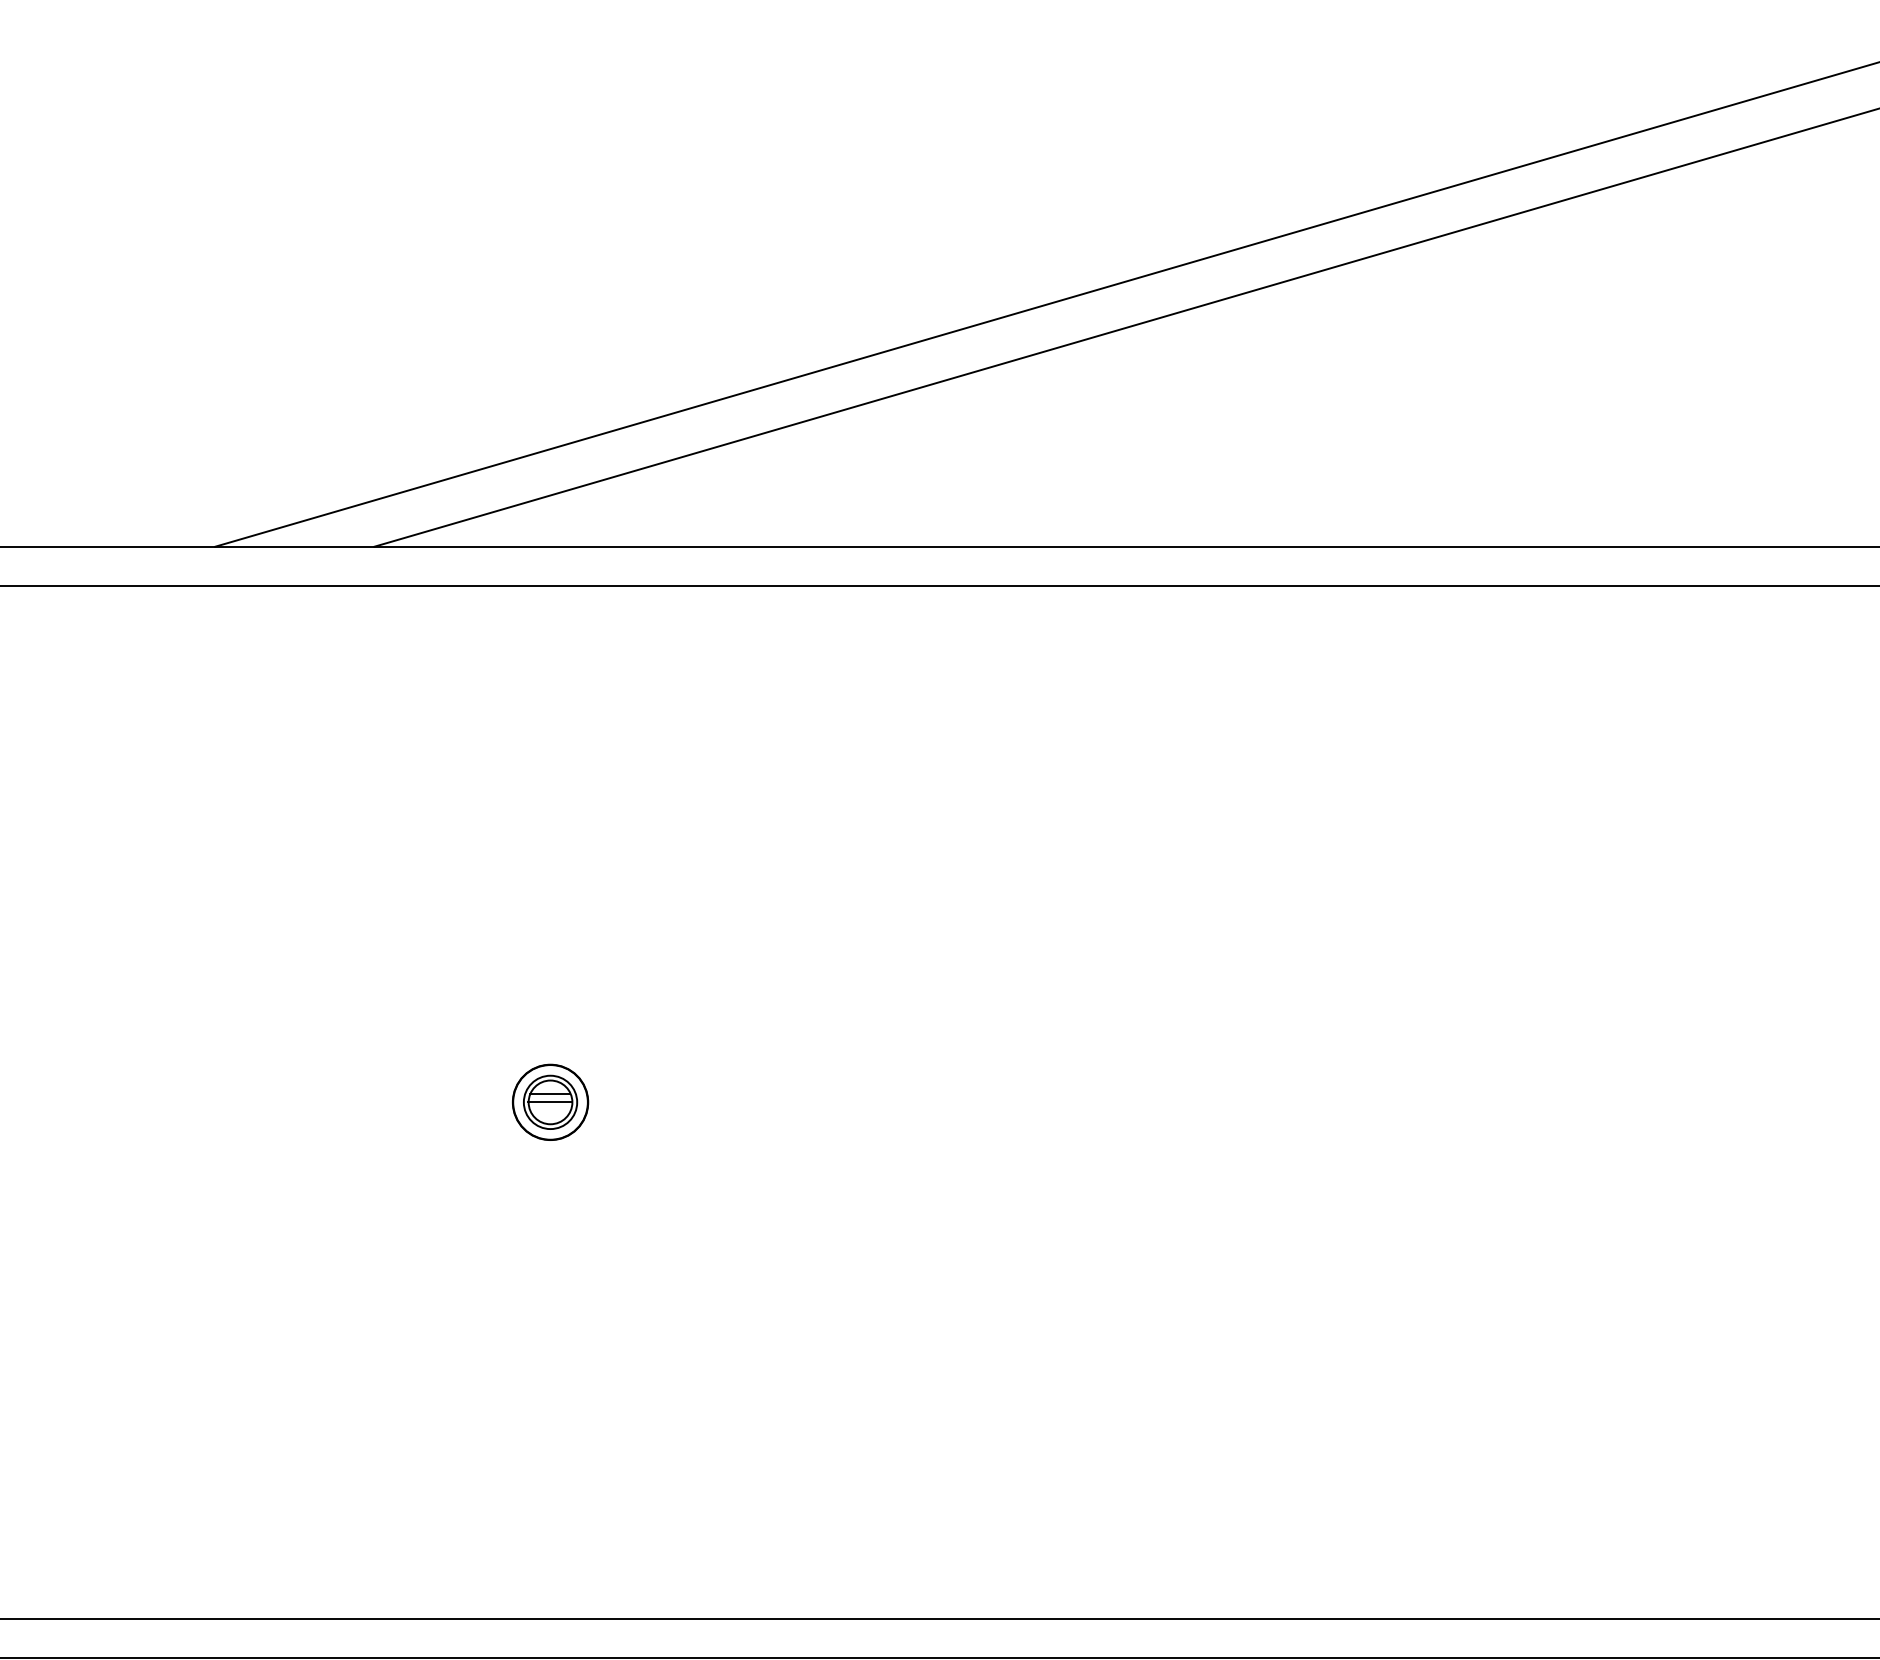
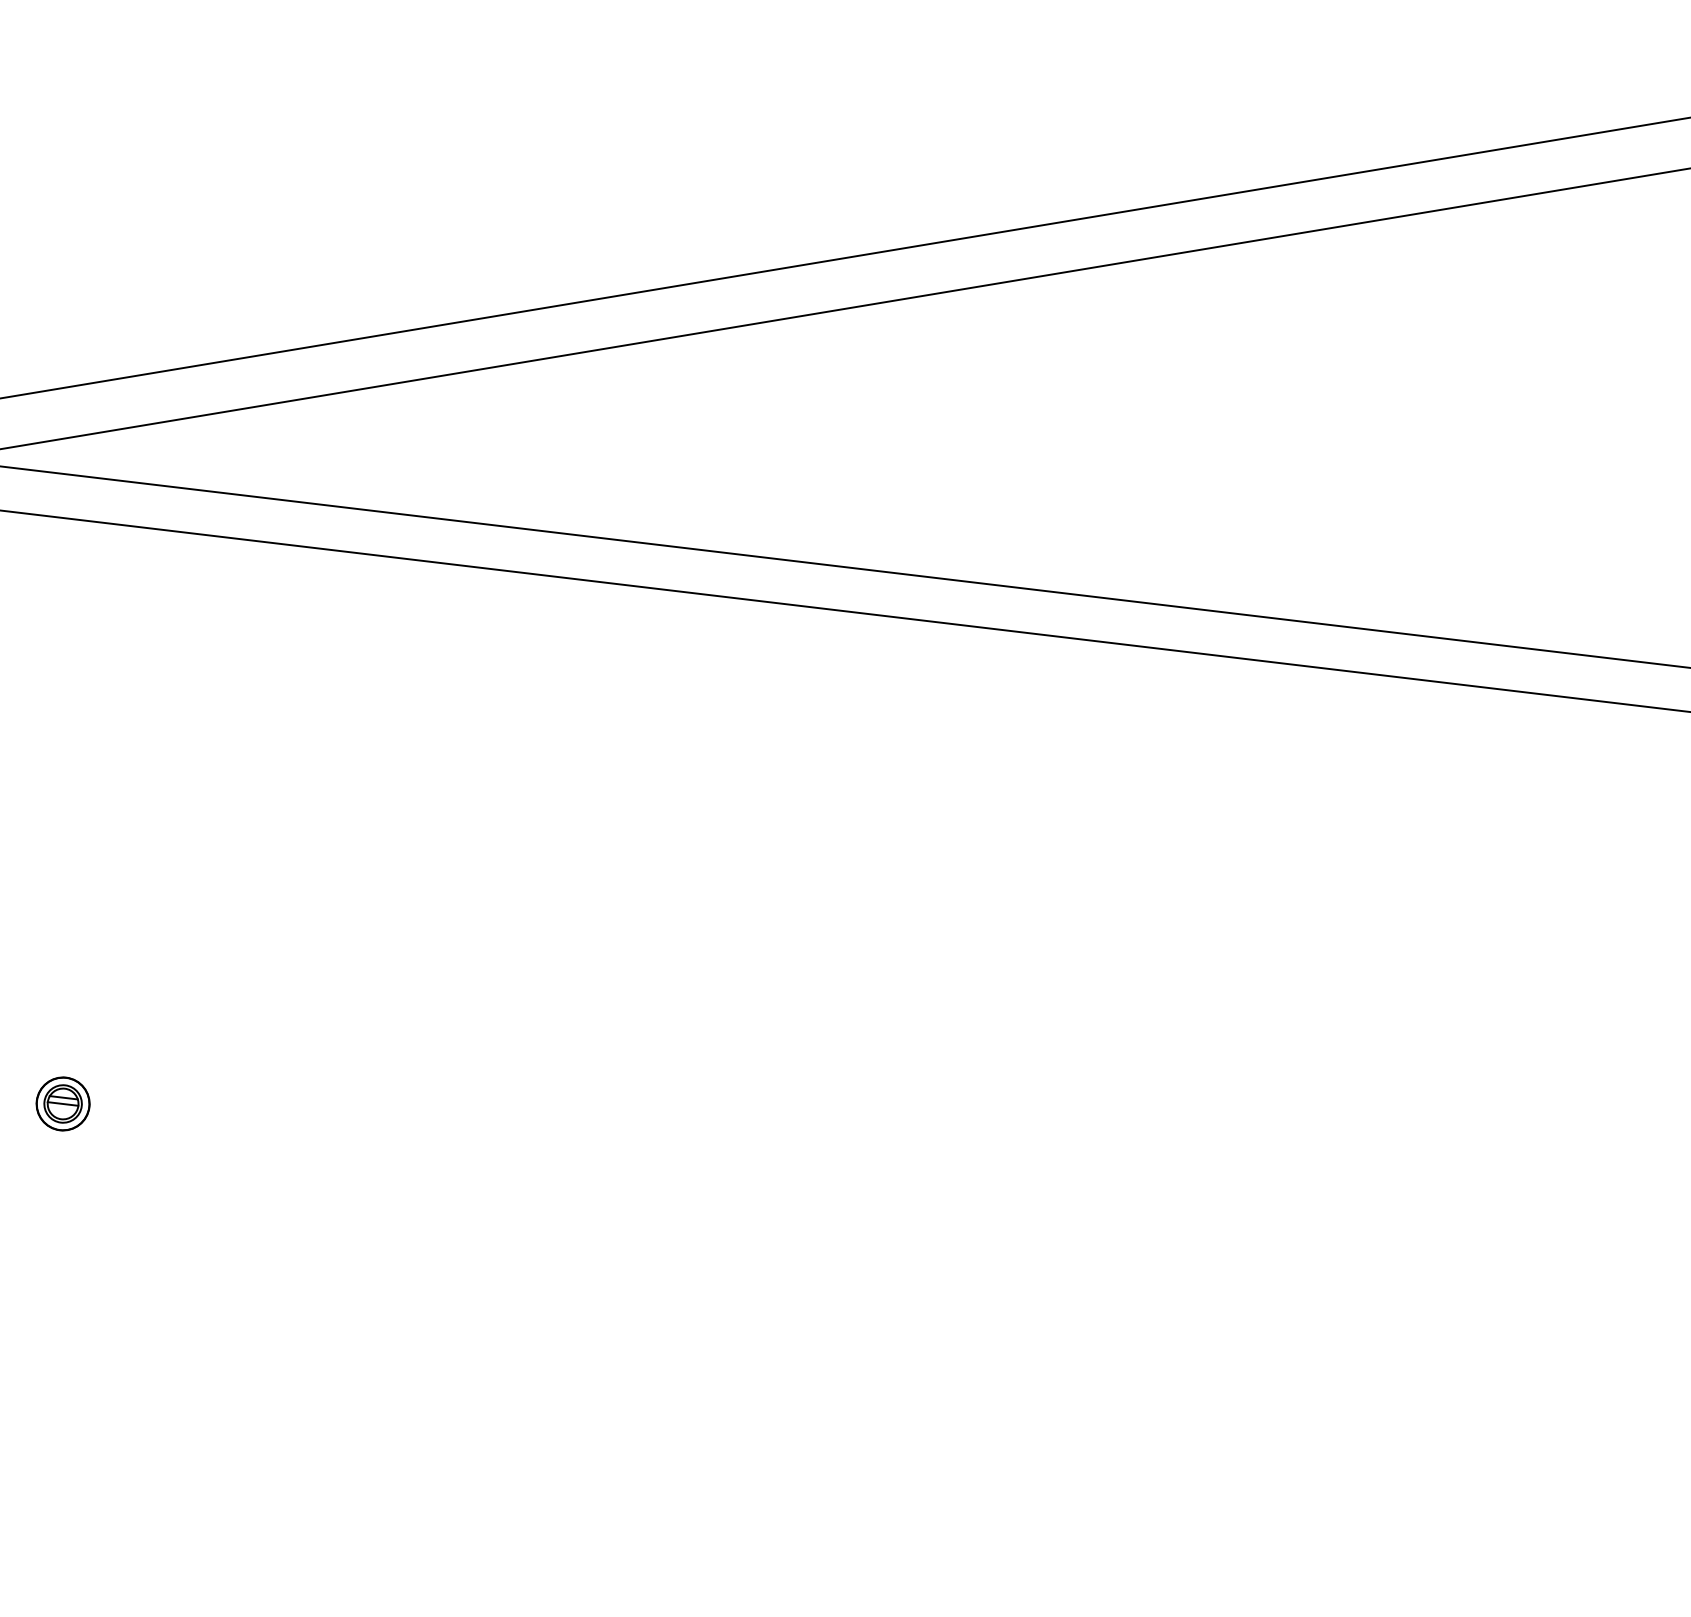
part: (550, 1102) -> (63, 1104), size x0.62

